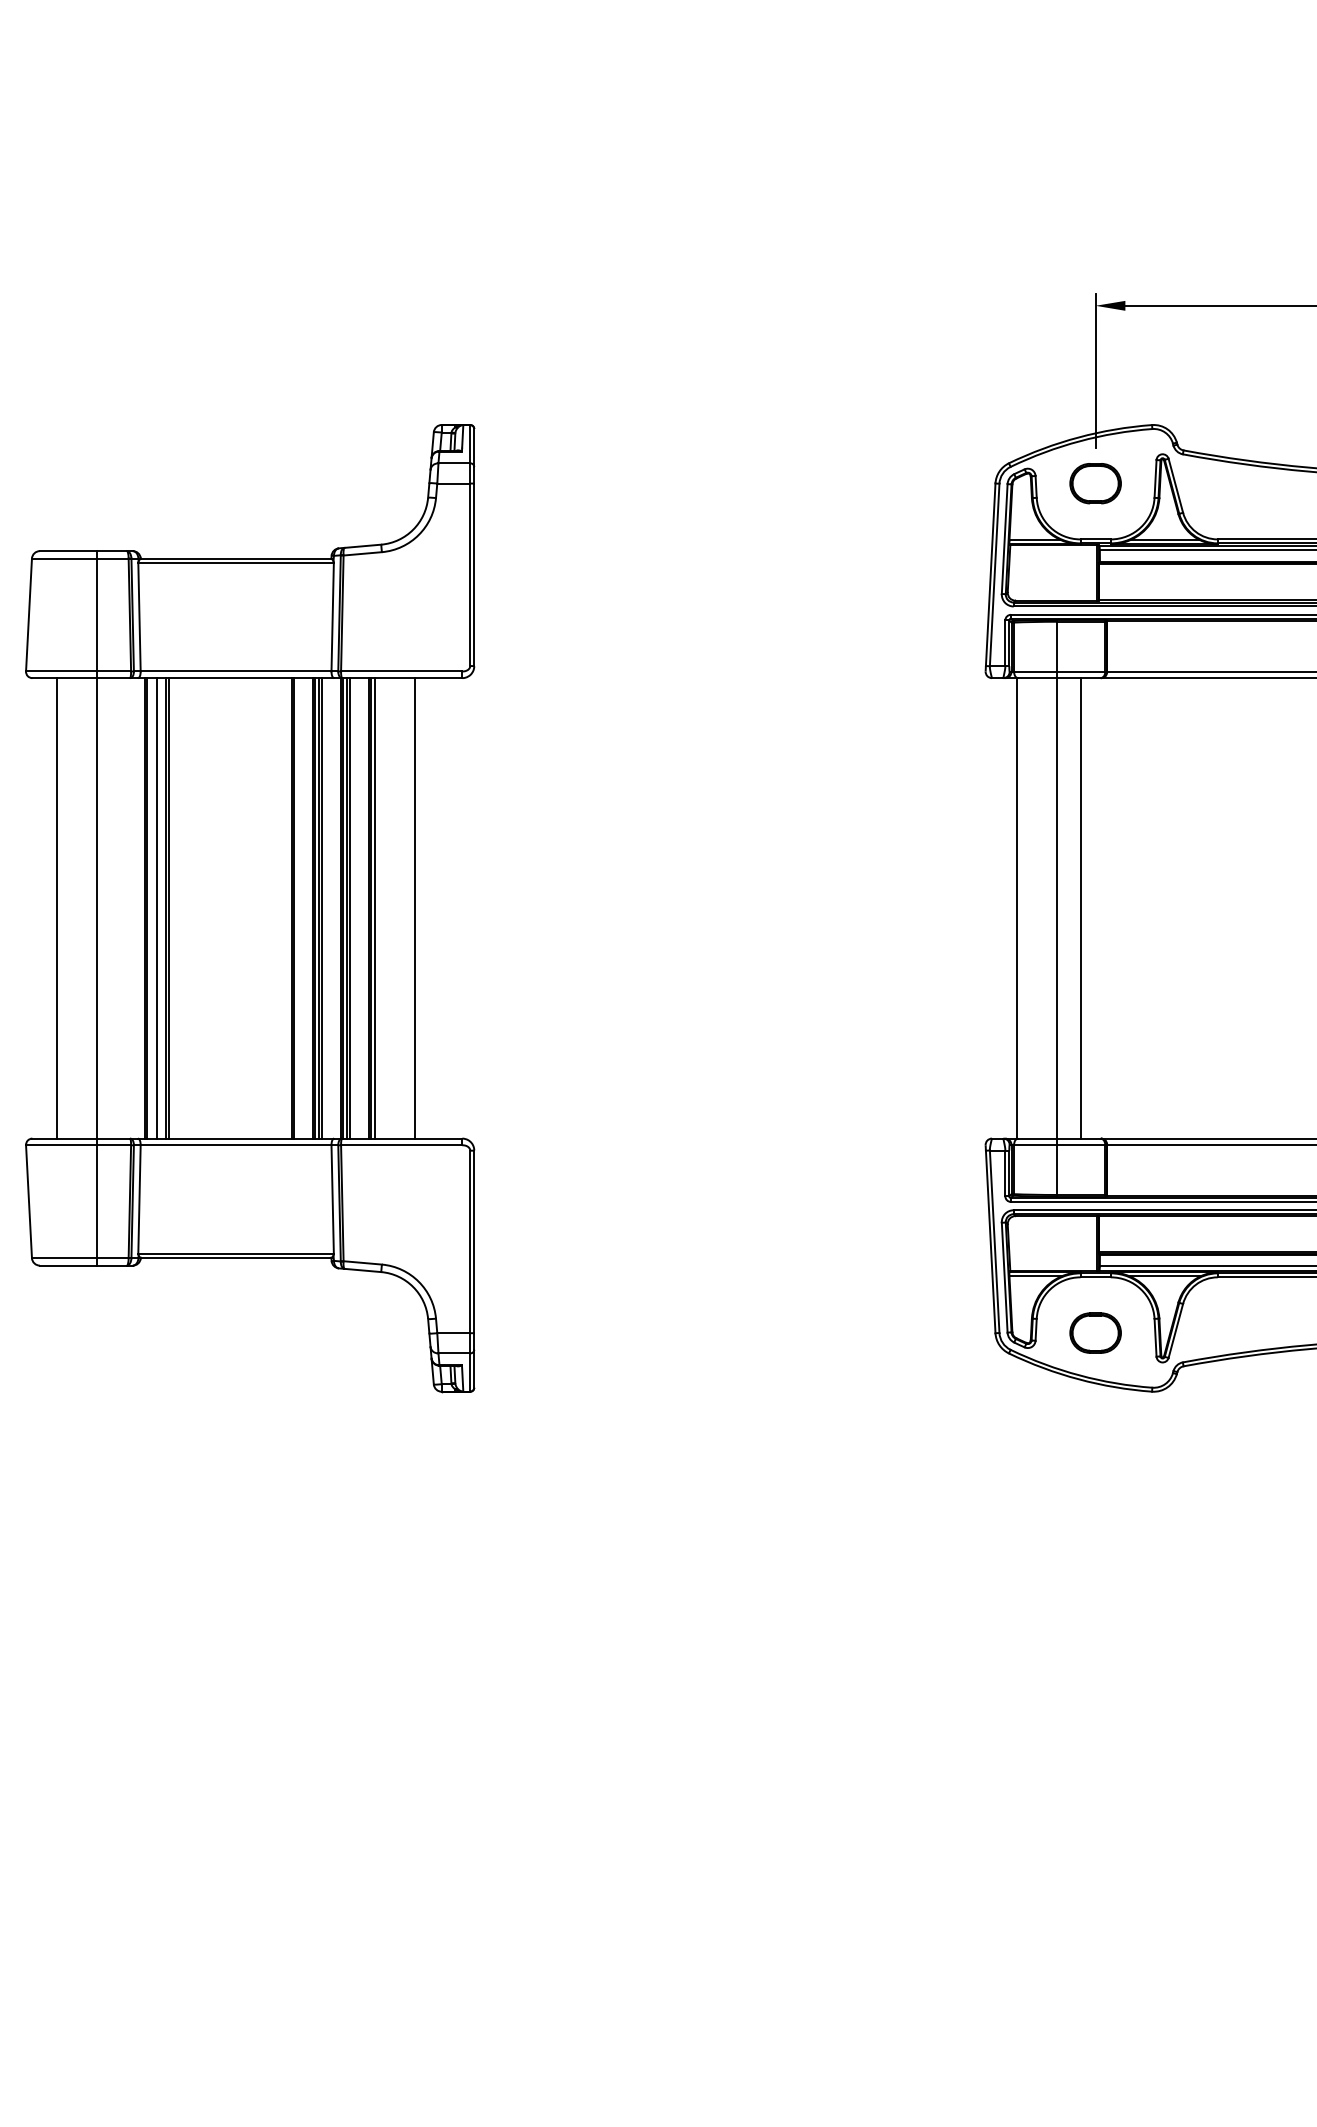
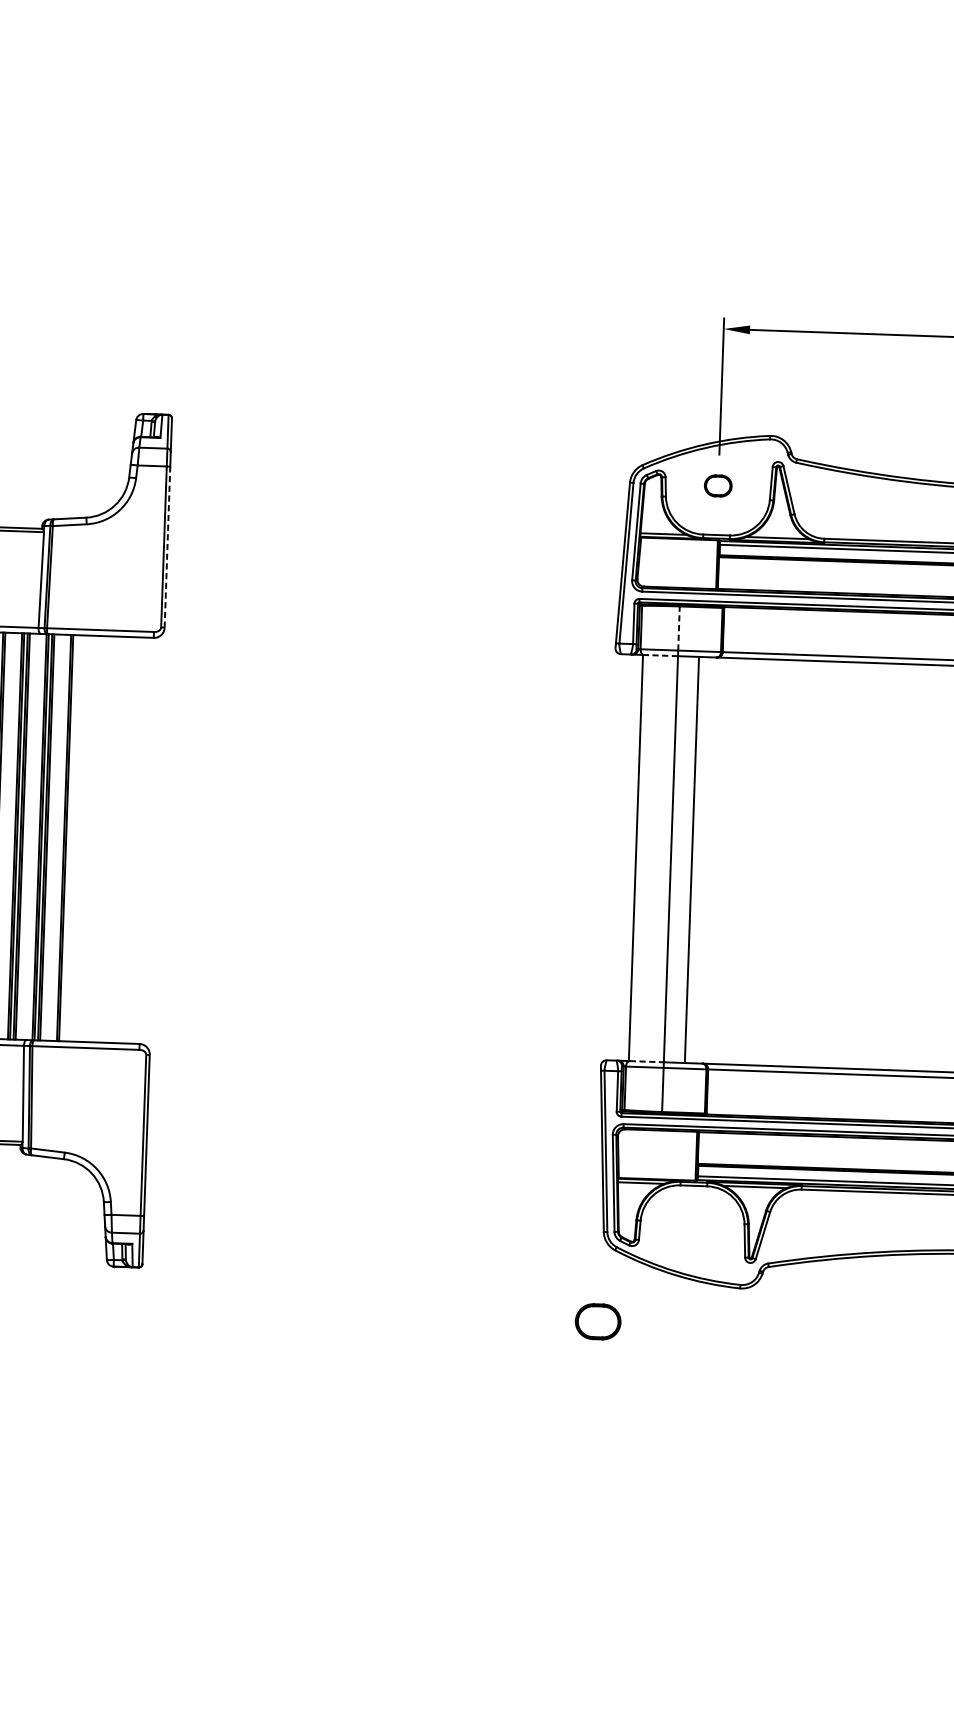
part: (1095, 483) -> (718, 485), size x0.6
line: (474, 574) -> (167, 546), solid -> dashed
line: (1056, 646) -> (678, 628), solid -> dashed
line: (1036, 678) -> (660, 655), solid -> dashed
line: (375, 908) -> (70, 838), removed
line: (414, 908) -> (104, 839), removed
line: (1037, 1138) -> (646, 1061), solid -> dashed
part: (1095, 1332) -> (598, 1321), moved

